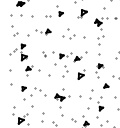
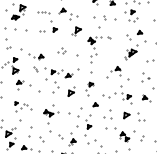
part: (43, 31) -> (36, 56), moved
part: (68, 34) -> (61, 50), size x0.6
part: (34, 92) -> (23, 106), size x0.7

